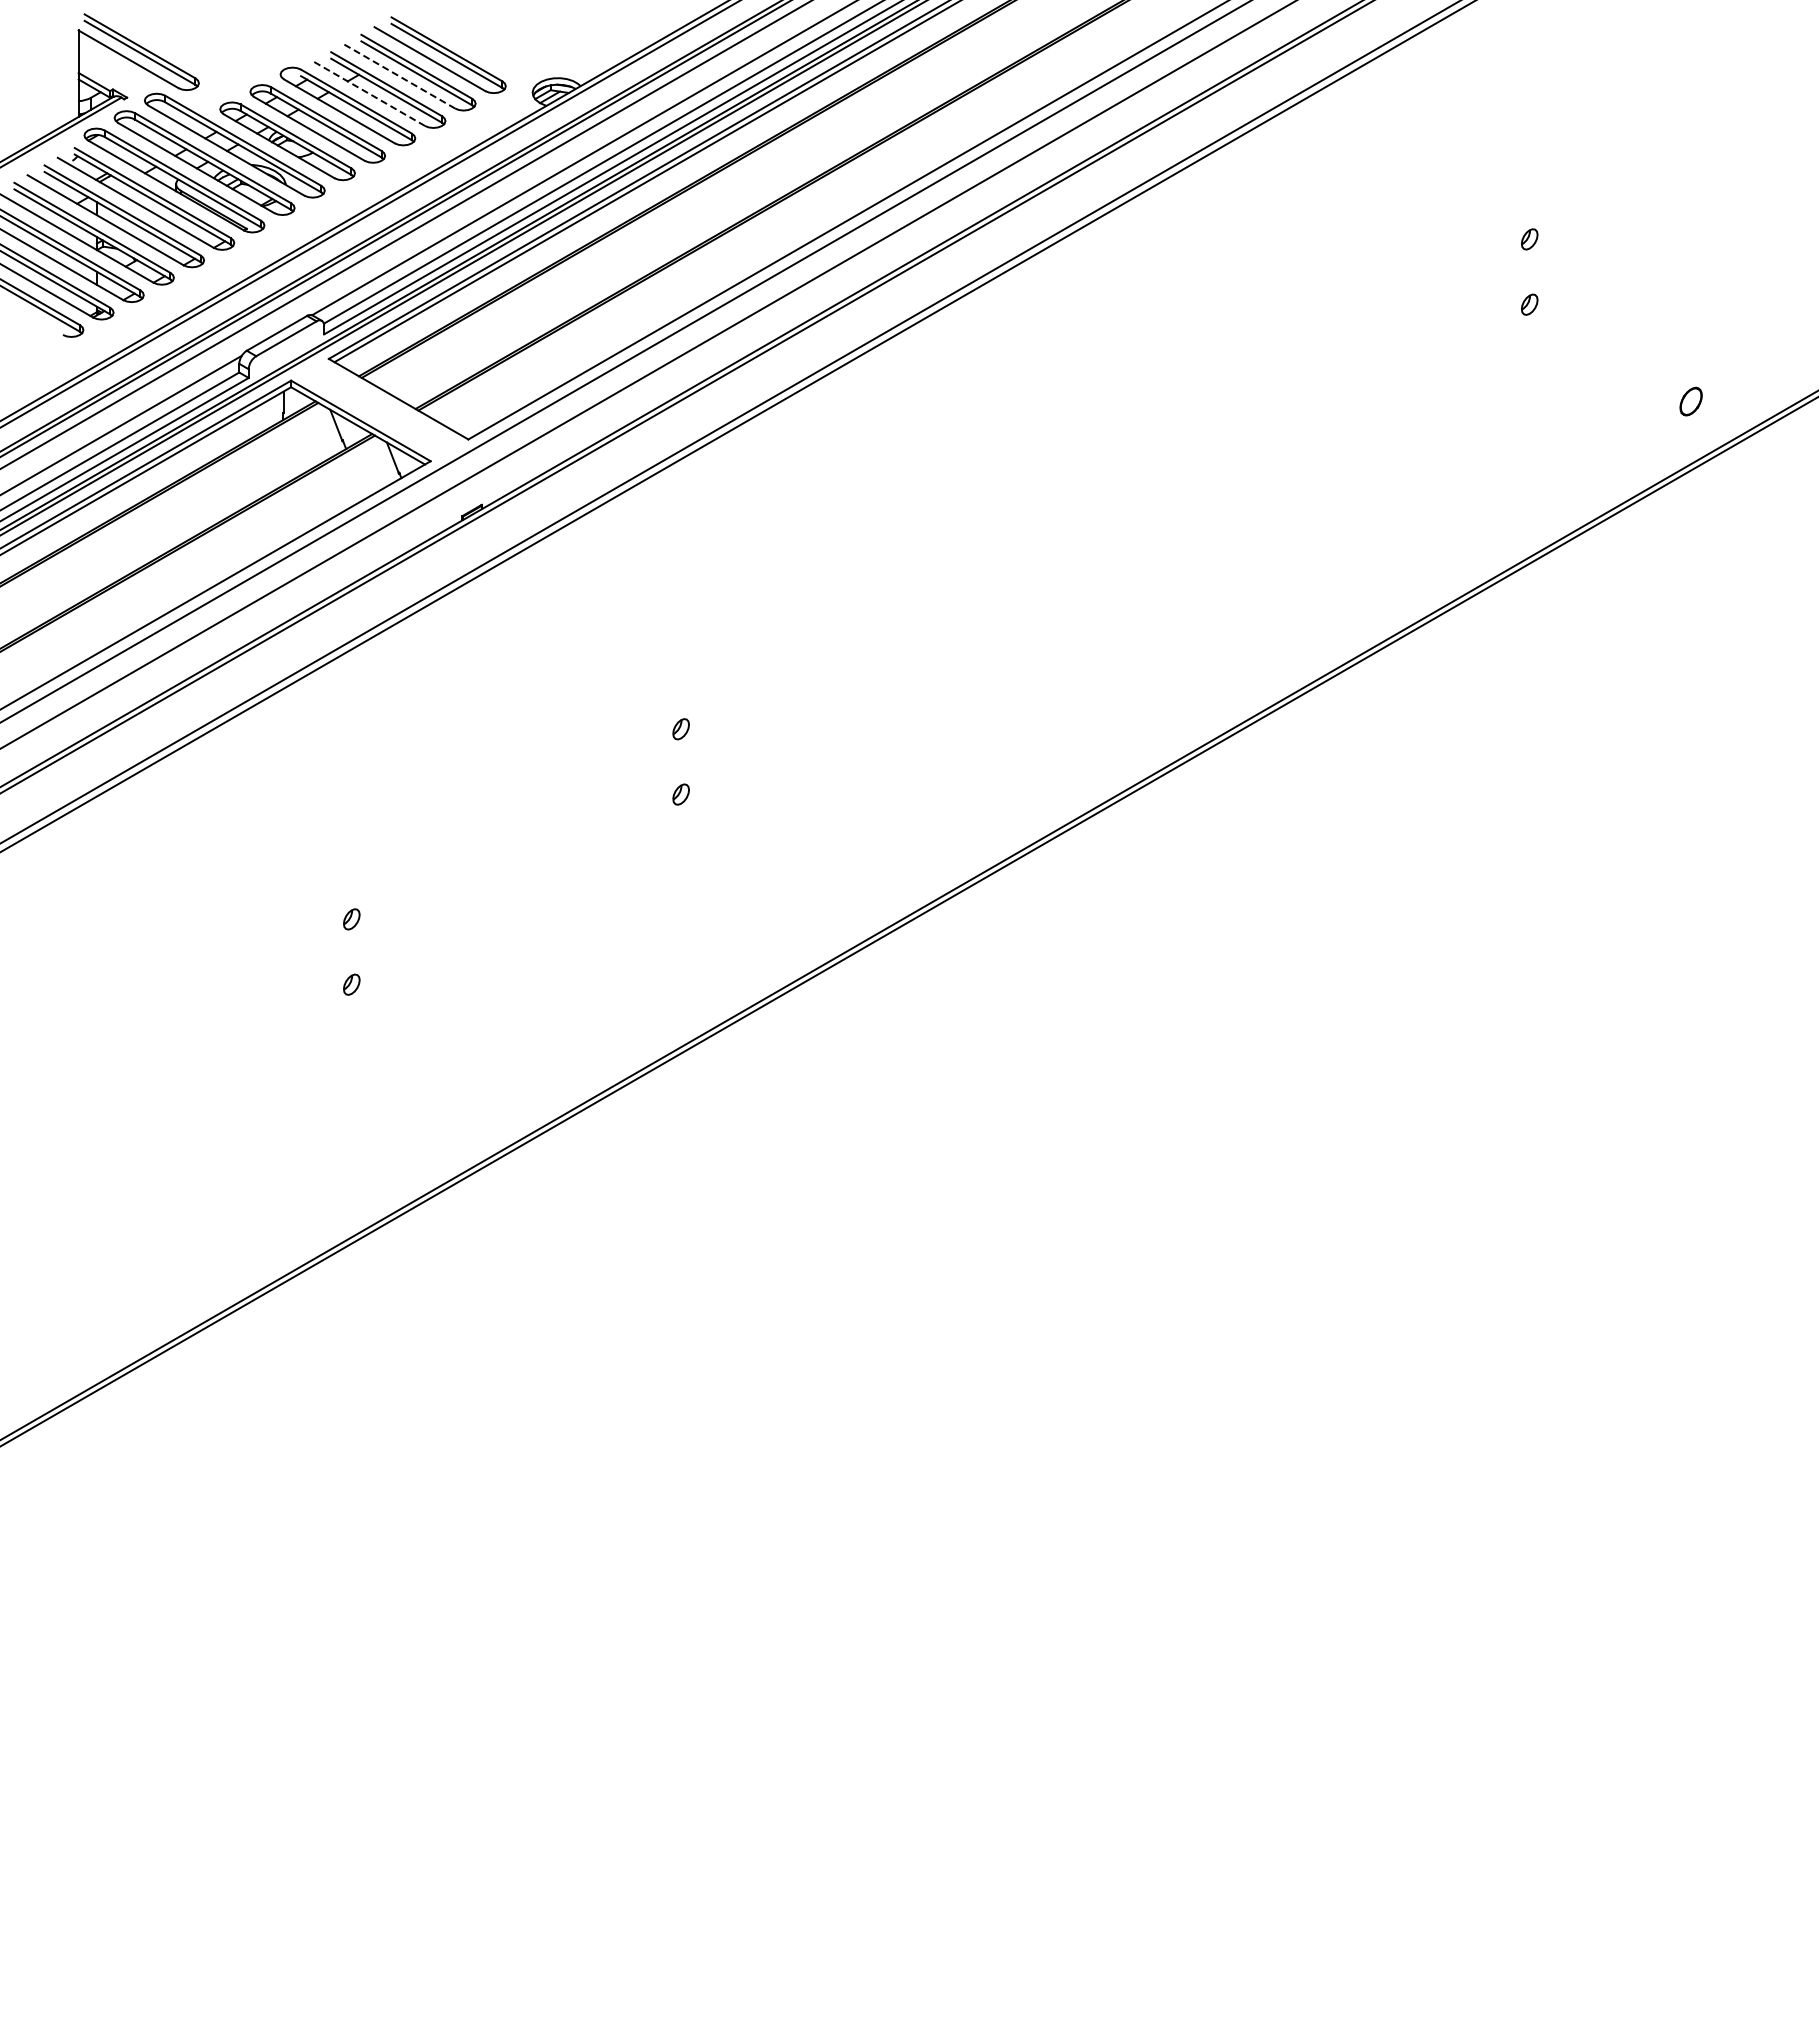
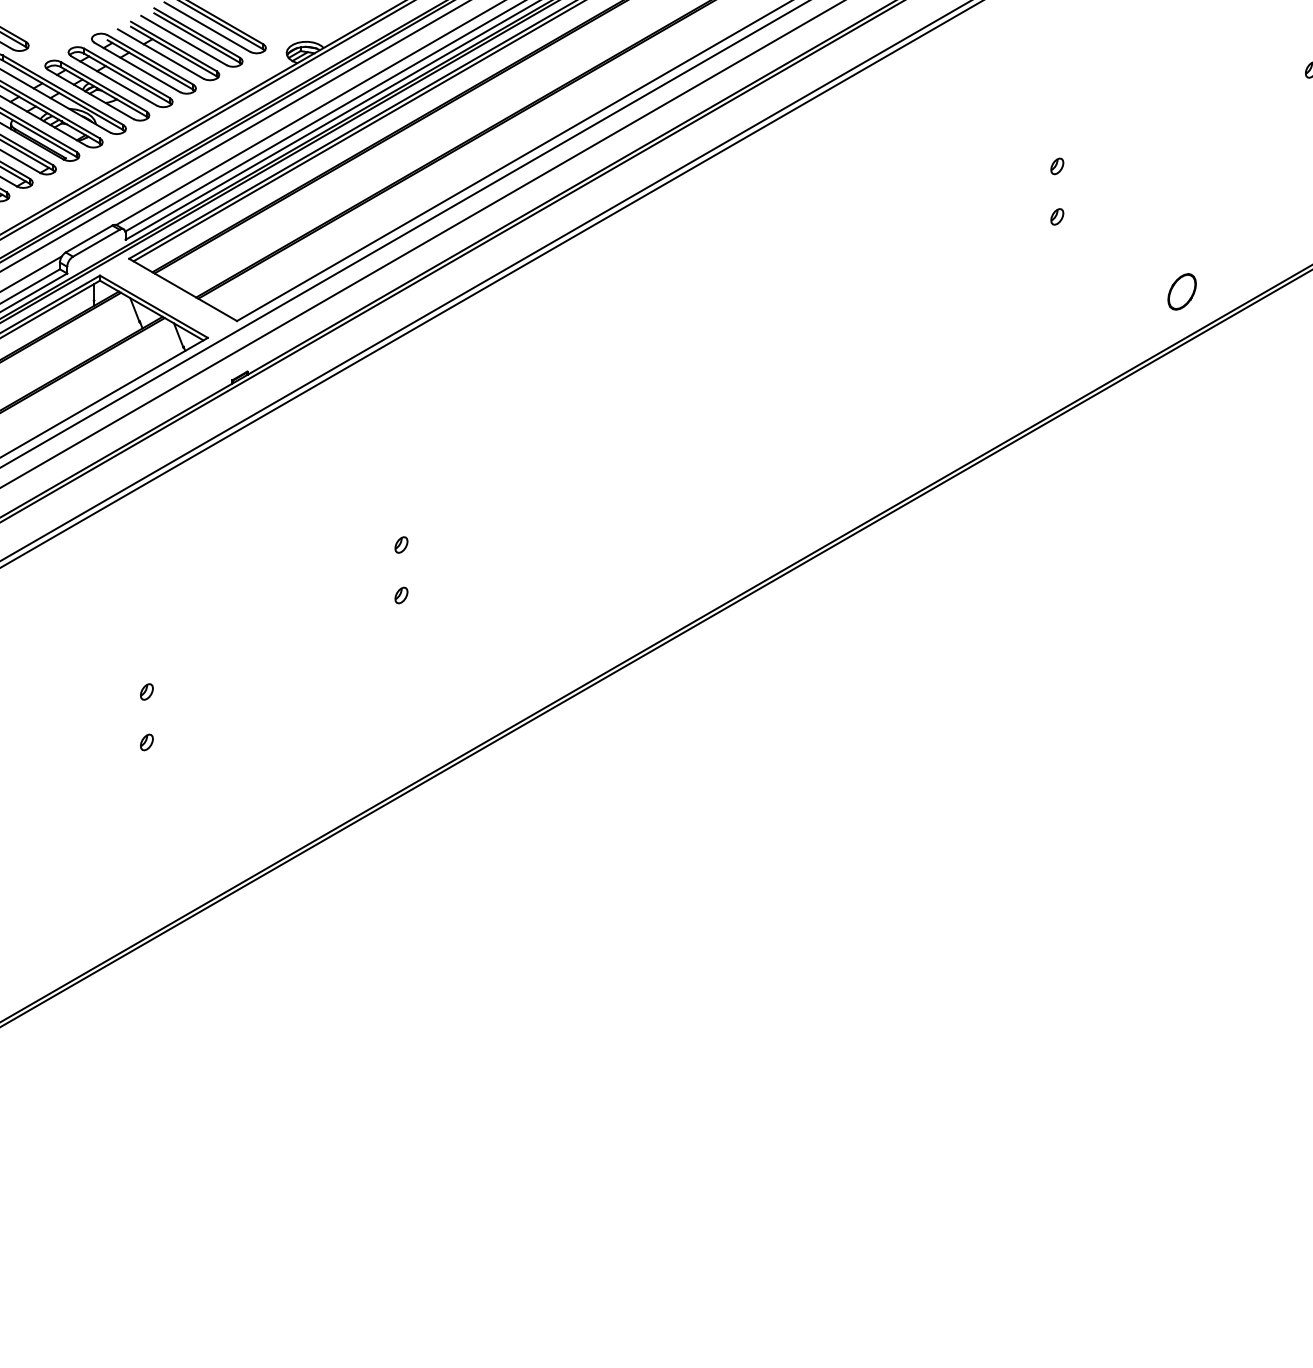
line: (399, 76) -> (183, 40), dashed -> solid
line: (369, 94) -> (160, 54), dashed -> solid
part: (1690, 401) -> (1181, 291), size x1.67

